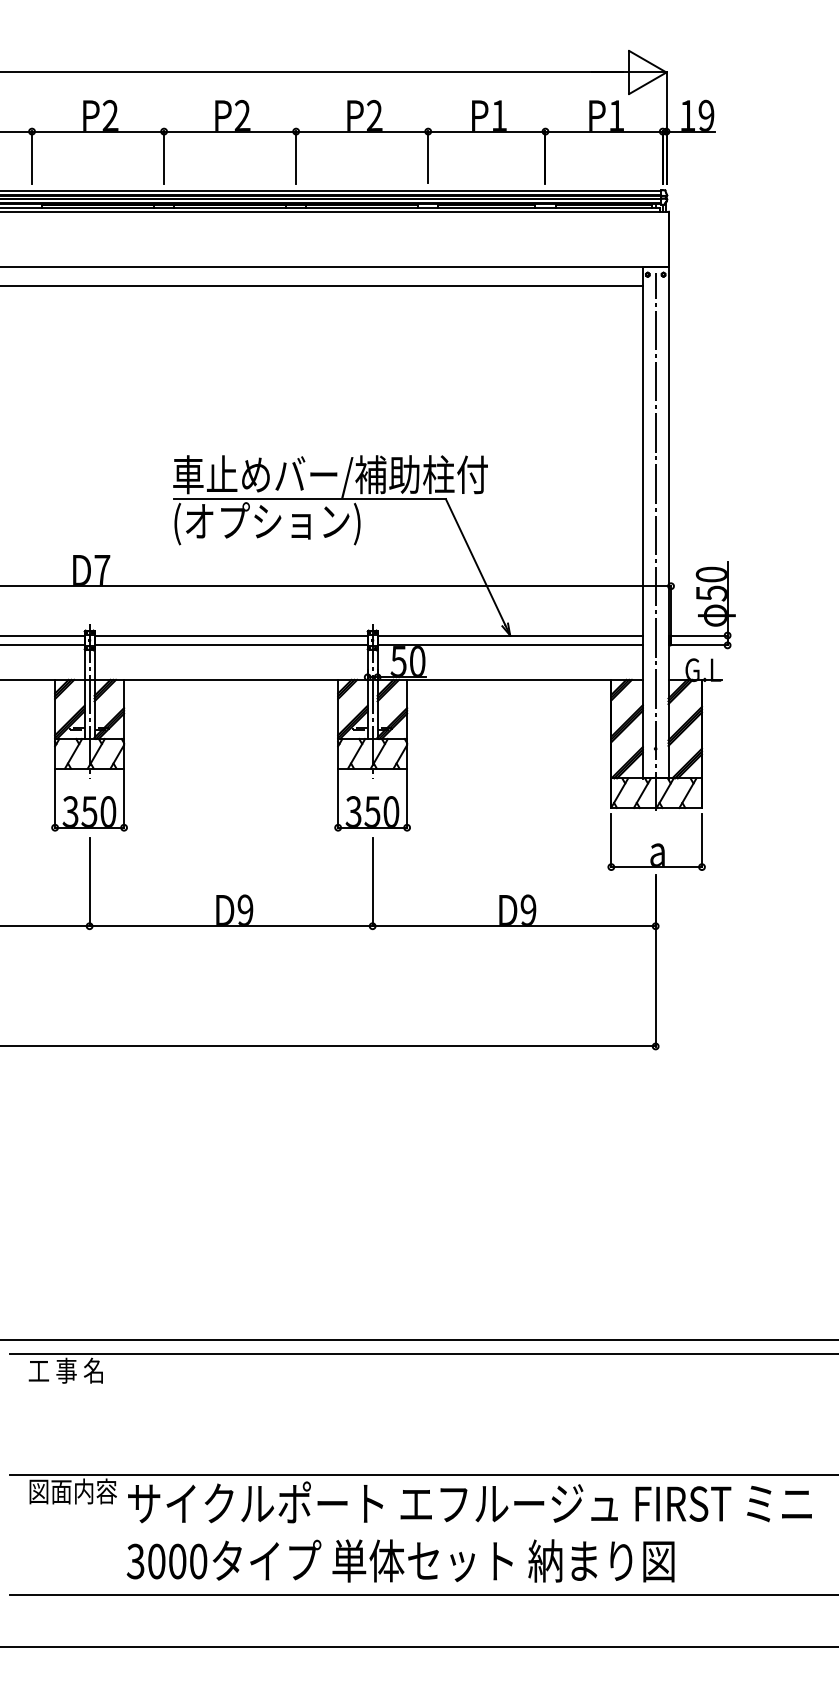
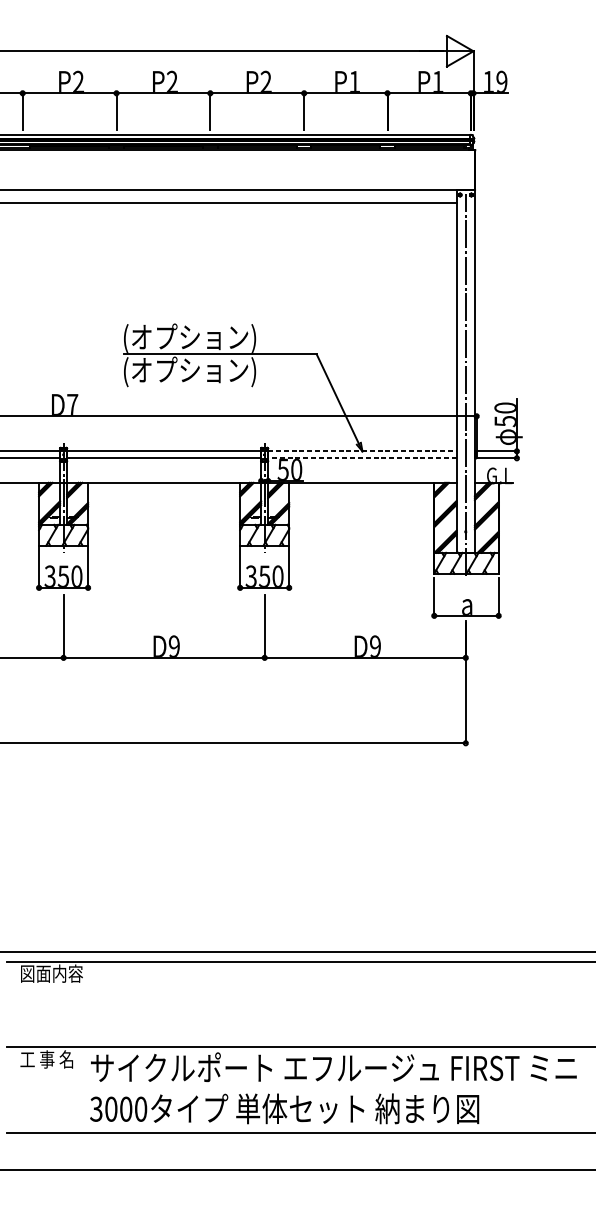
text: (330, 476) -> (234, 338), 車止めバー/補助柱付 -> (オプション)
line: (510, 635) -> (362, 451), solid -> dashed
line: (510, 645) -> (362, 458), solid -> dashed
text: (72, 1370) -> (51, 973), 工 事 名 -> 図面内容
text: (72, 1491) -> (51, 1059), 図面内容 -> 工 事 名

